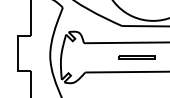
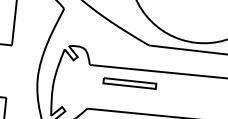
line: (136, 56) -> (129, 81), moved

